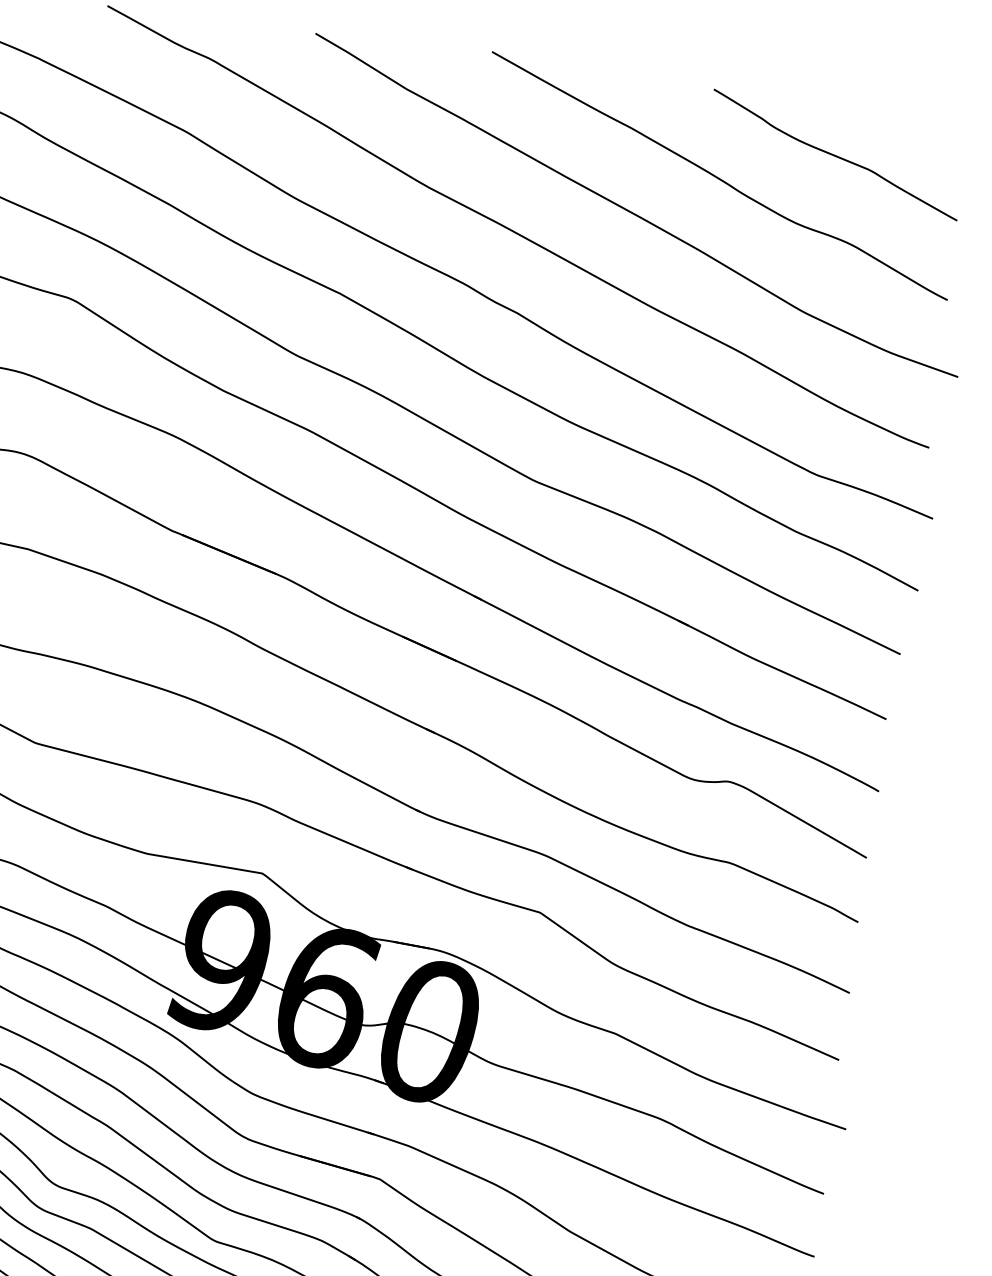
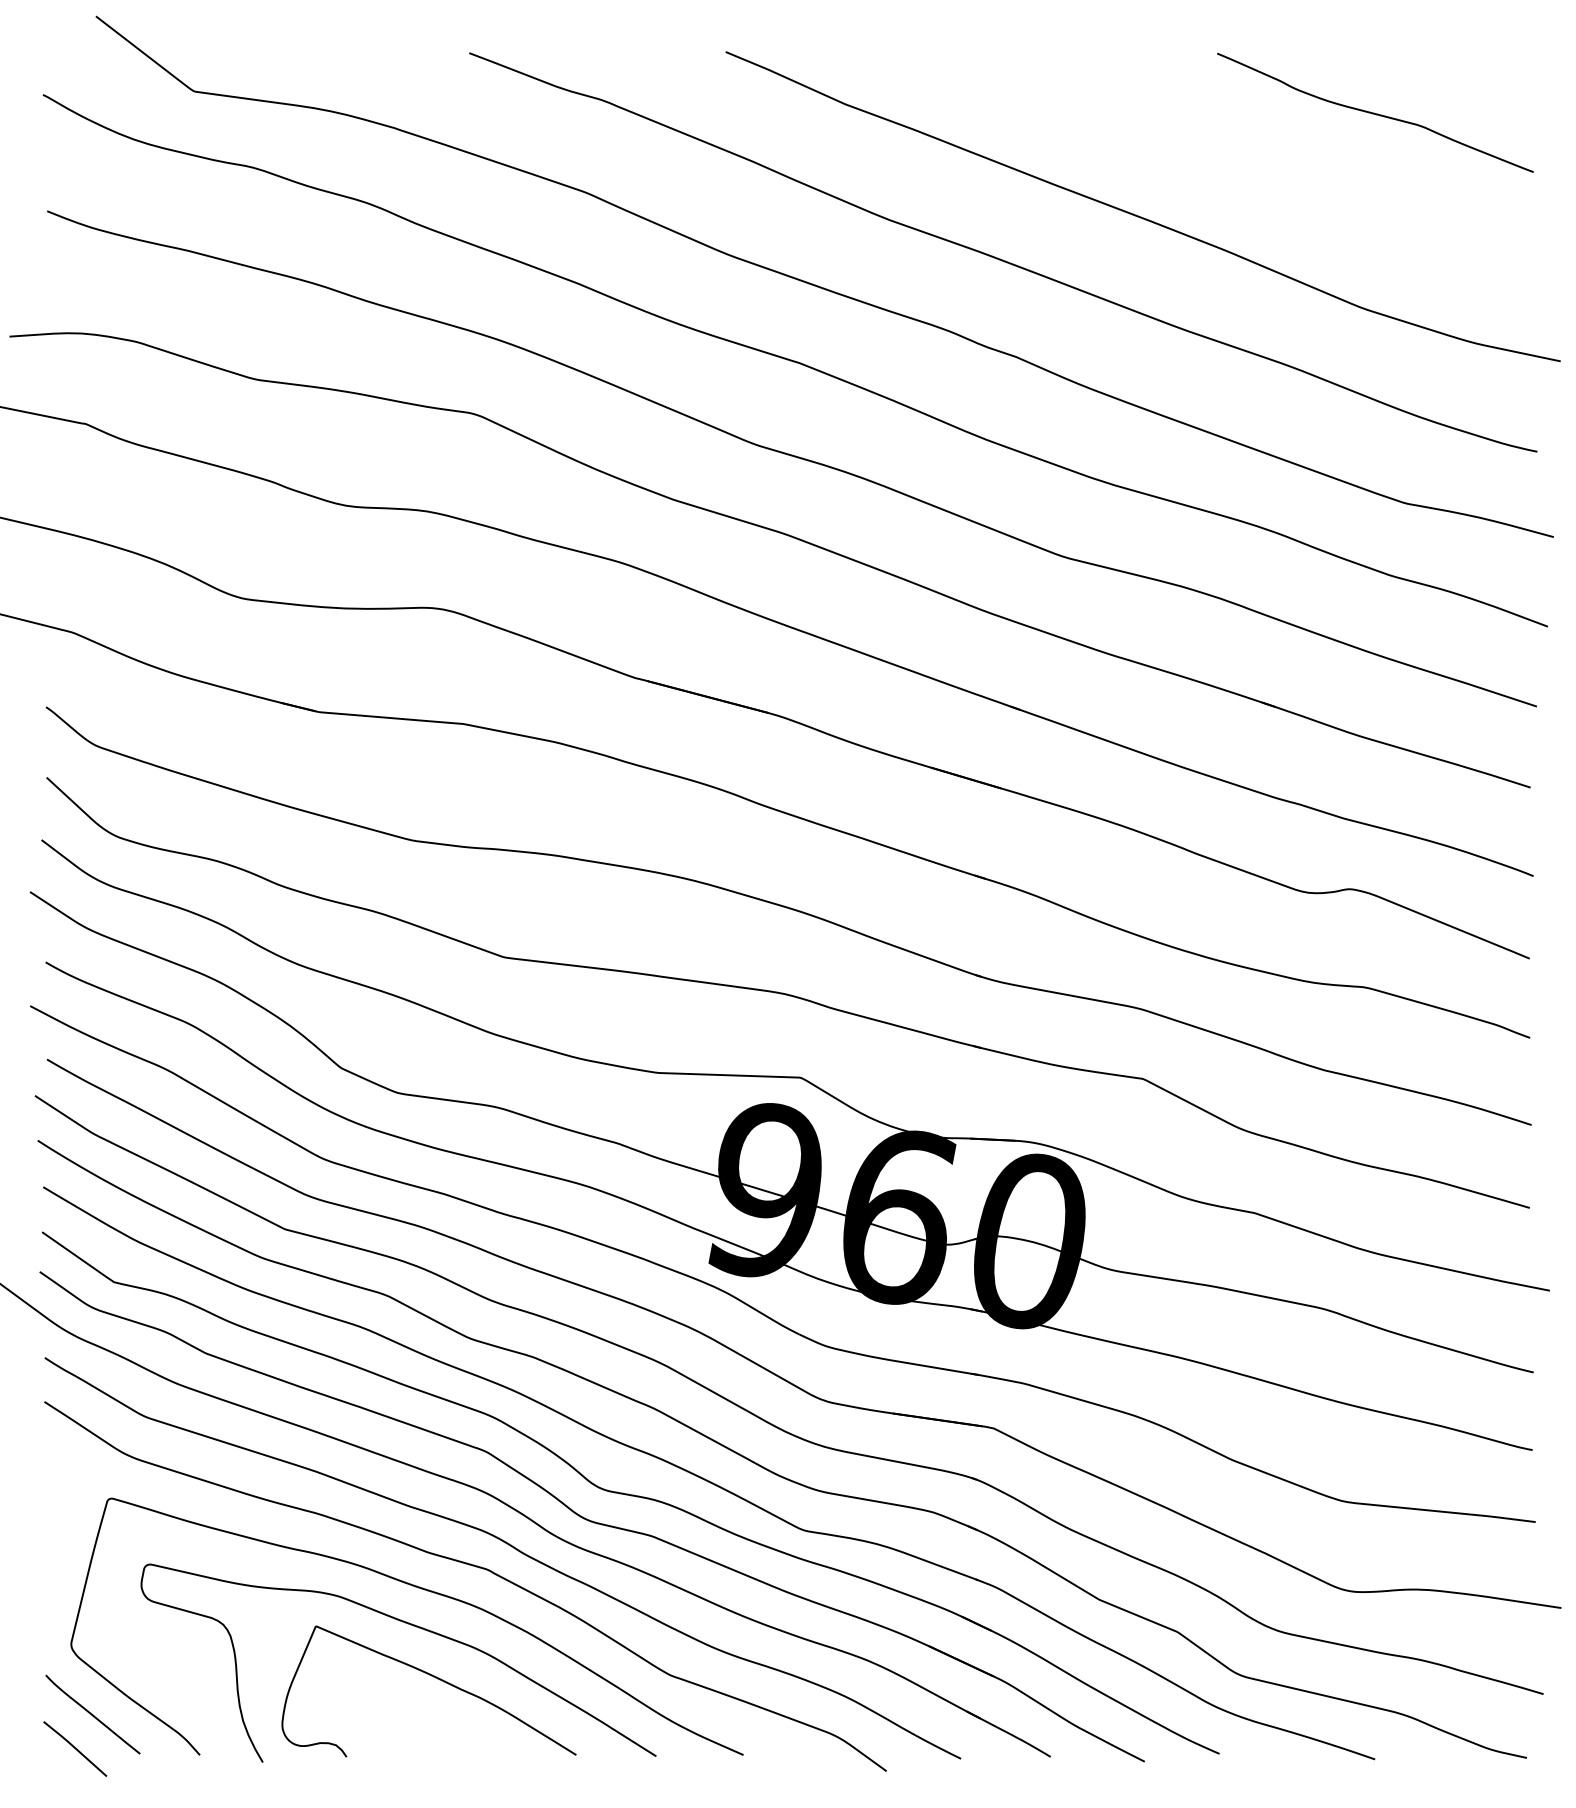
curve: (718, 177) -> (1237, 159), removed

